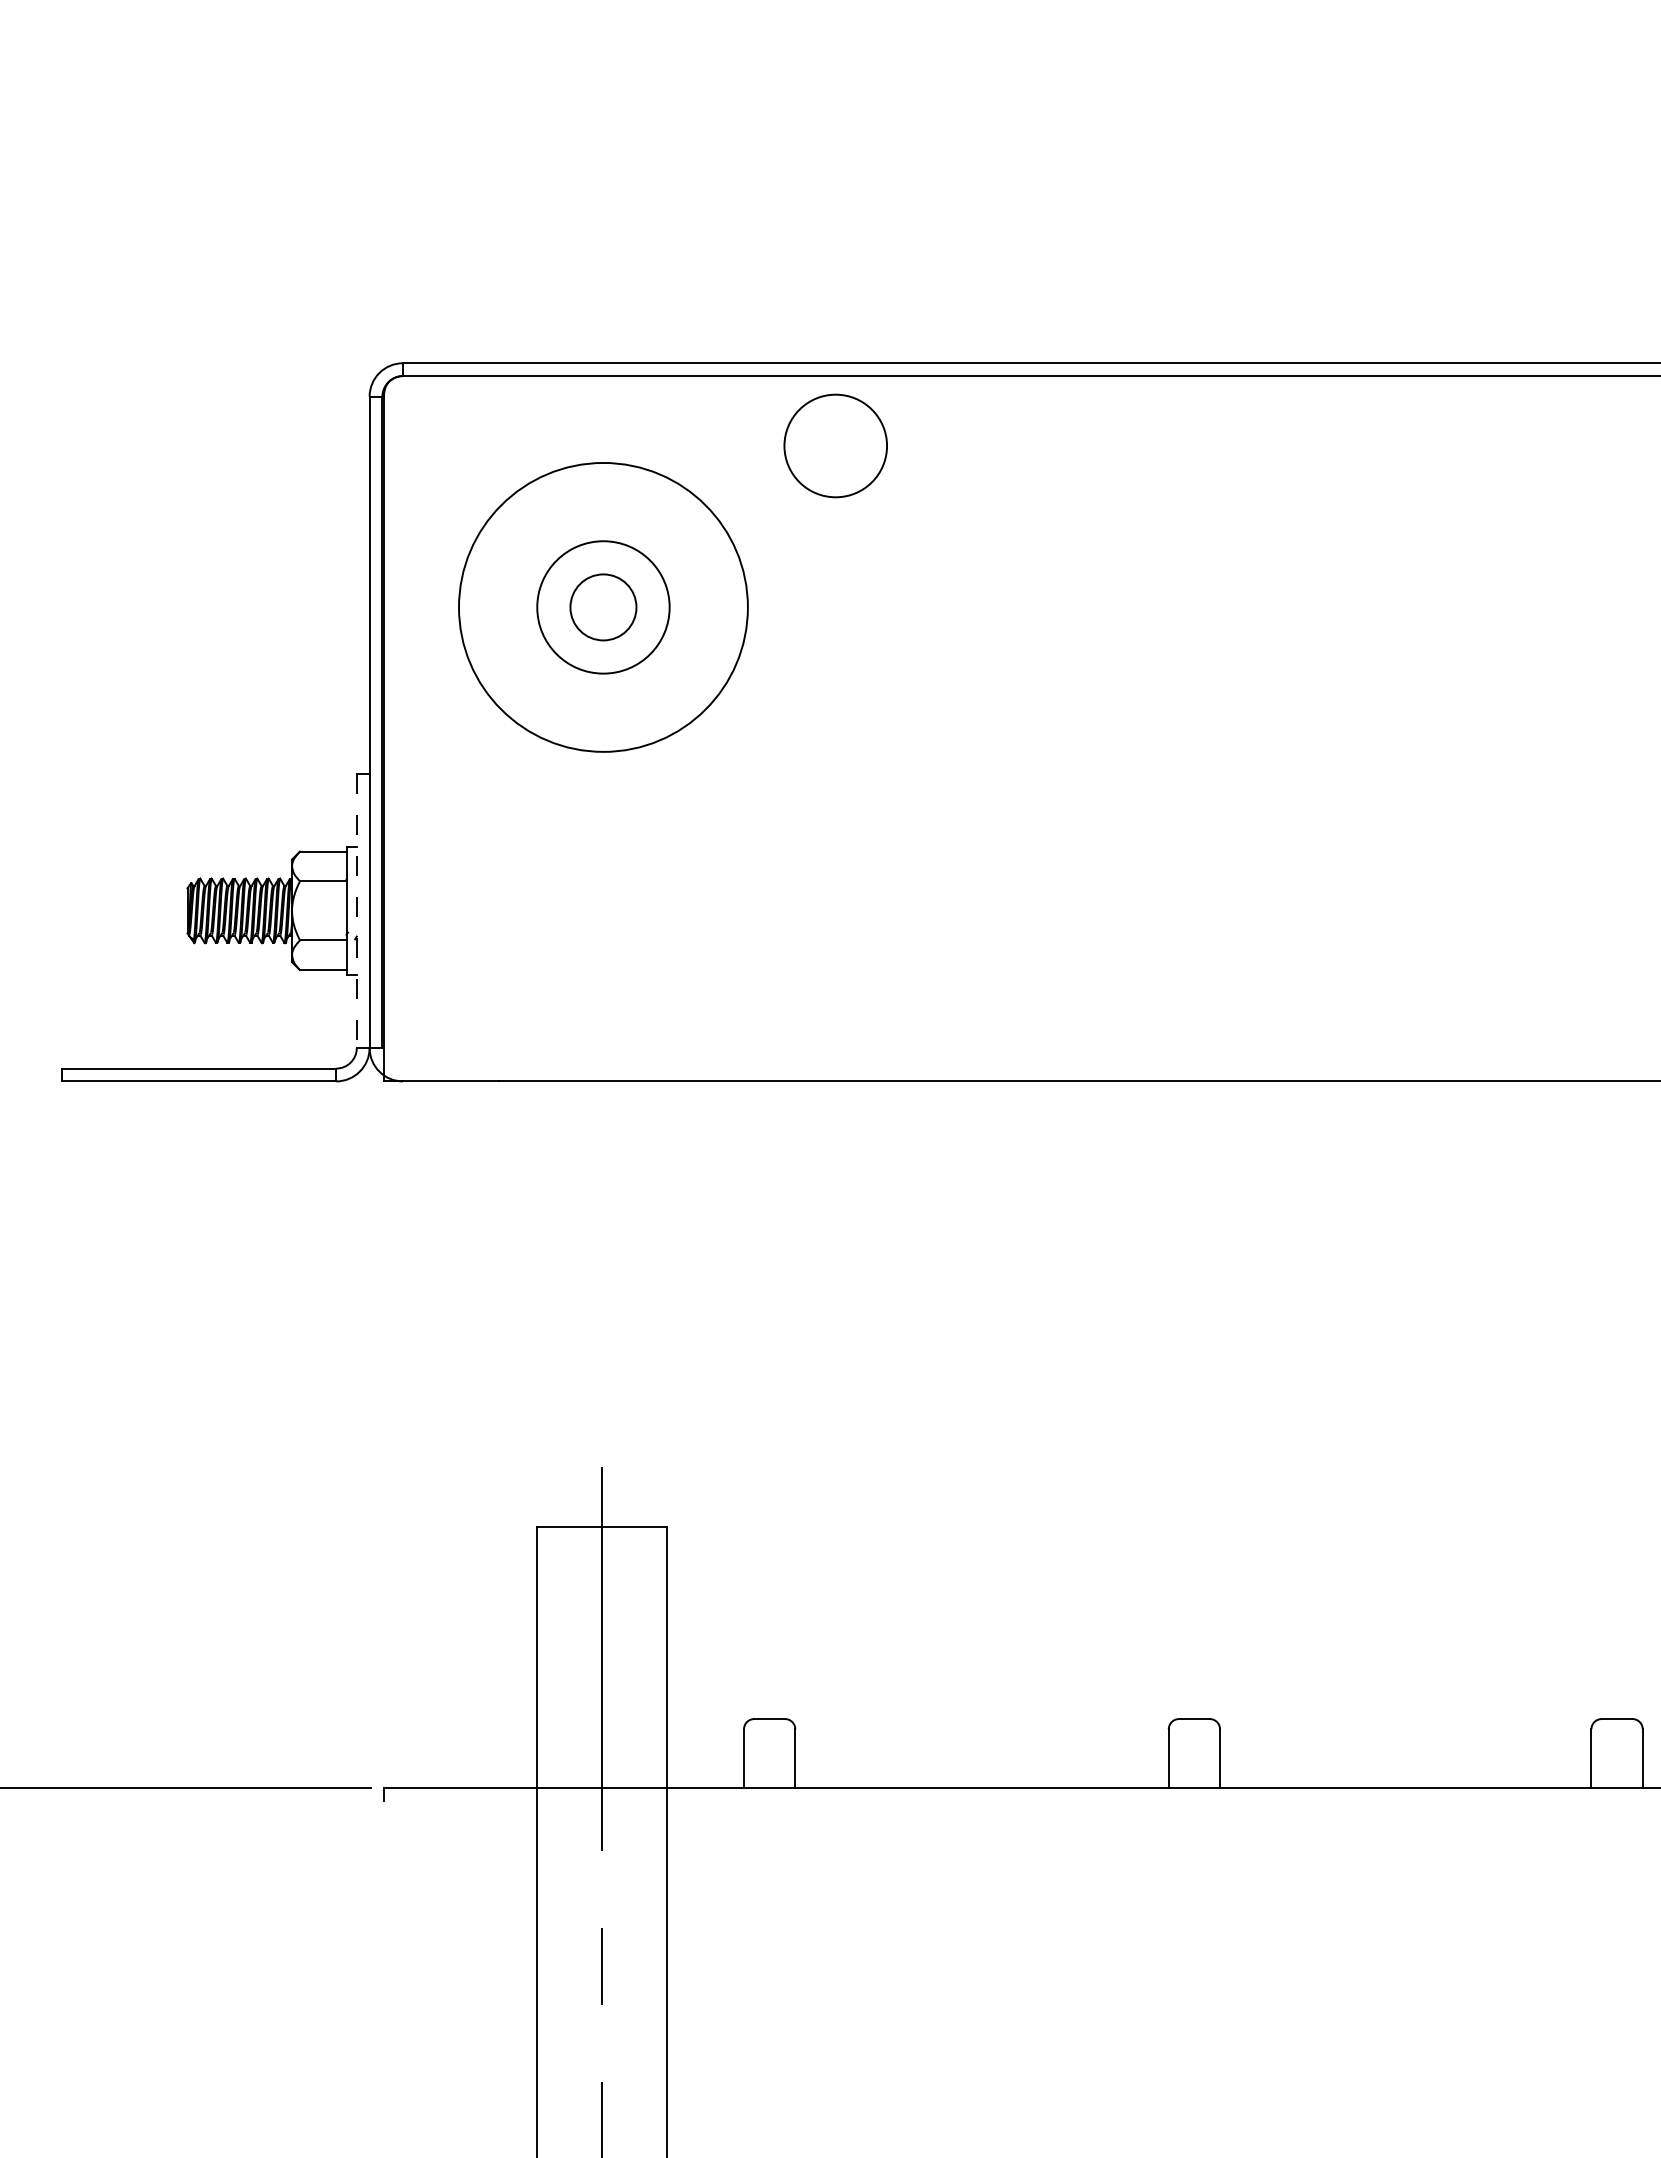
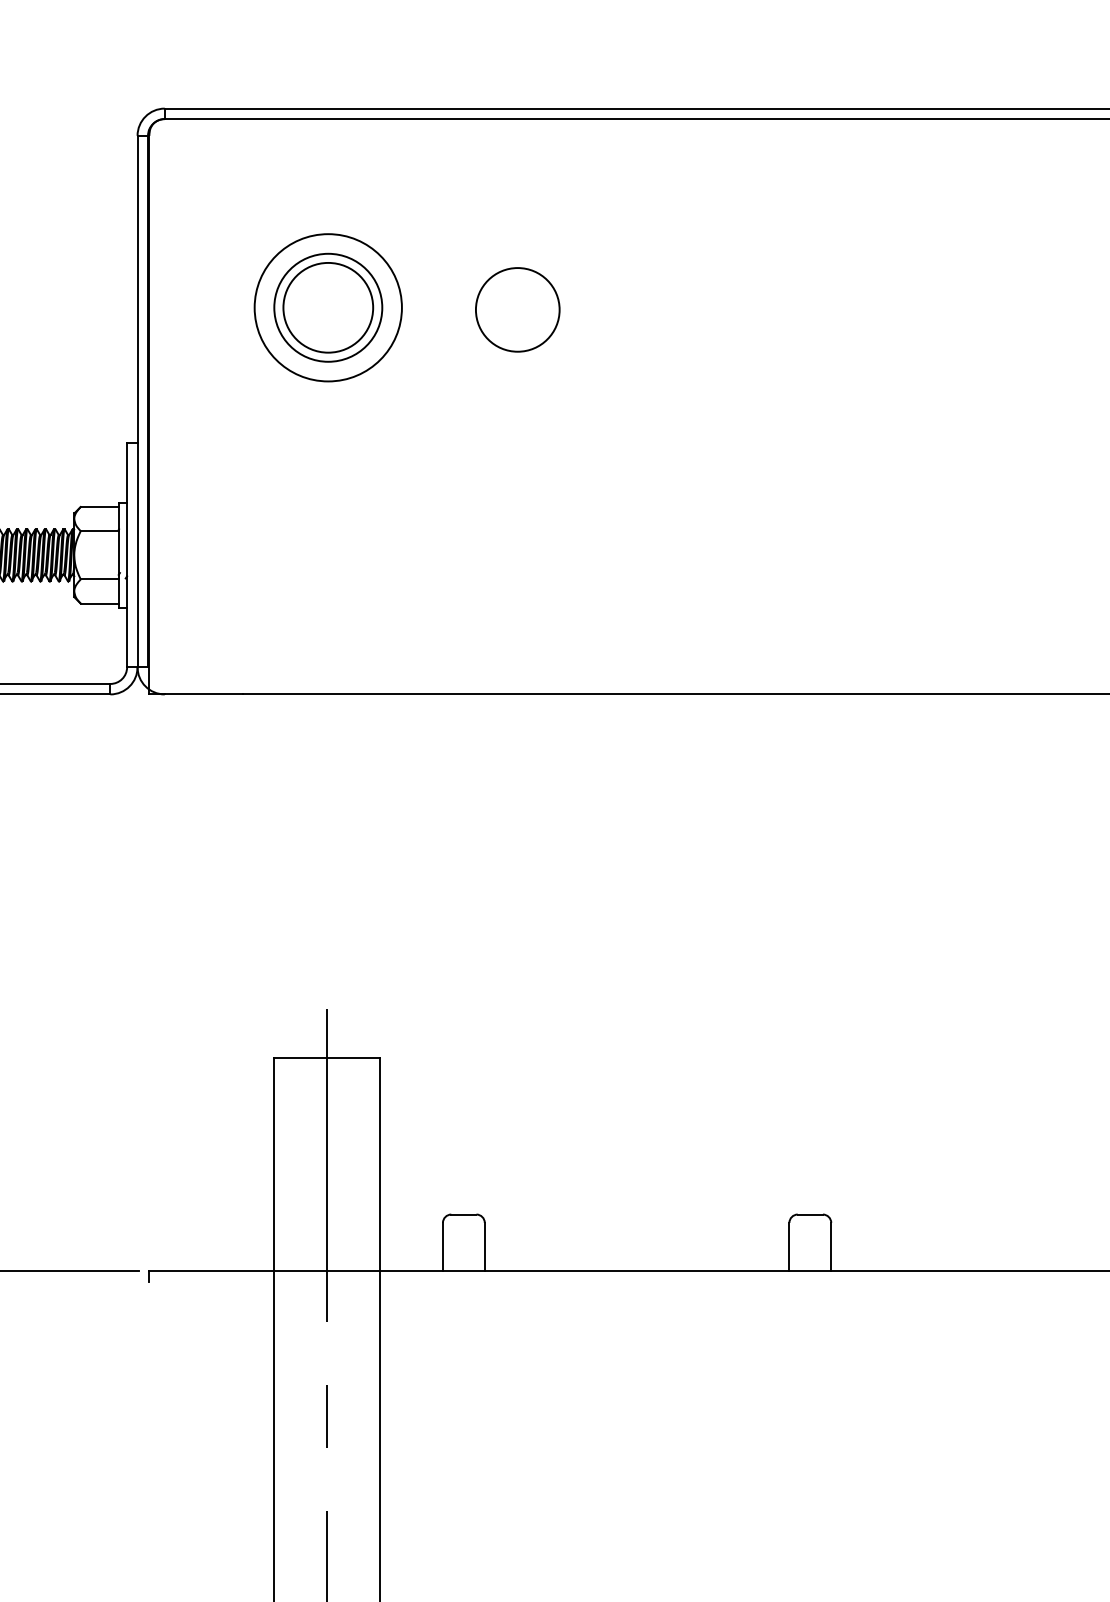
circle: (835, 445) -> (517, 309), moved
circle: (603, 607) -> (328, 307), size x0.62
circle: (603, 607) -> (328, 307), size x1.67
line: (356, 911) -> (126, 555), dashed -> solid

